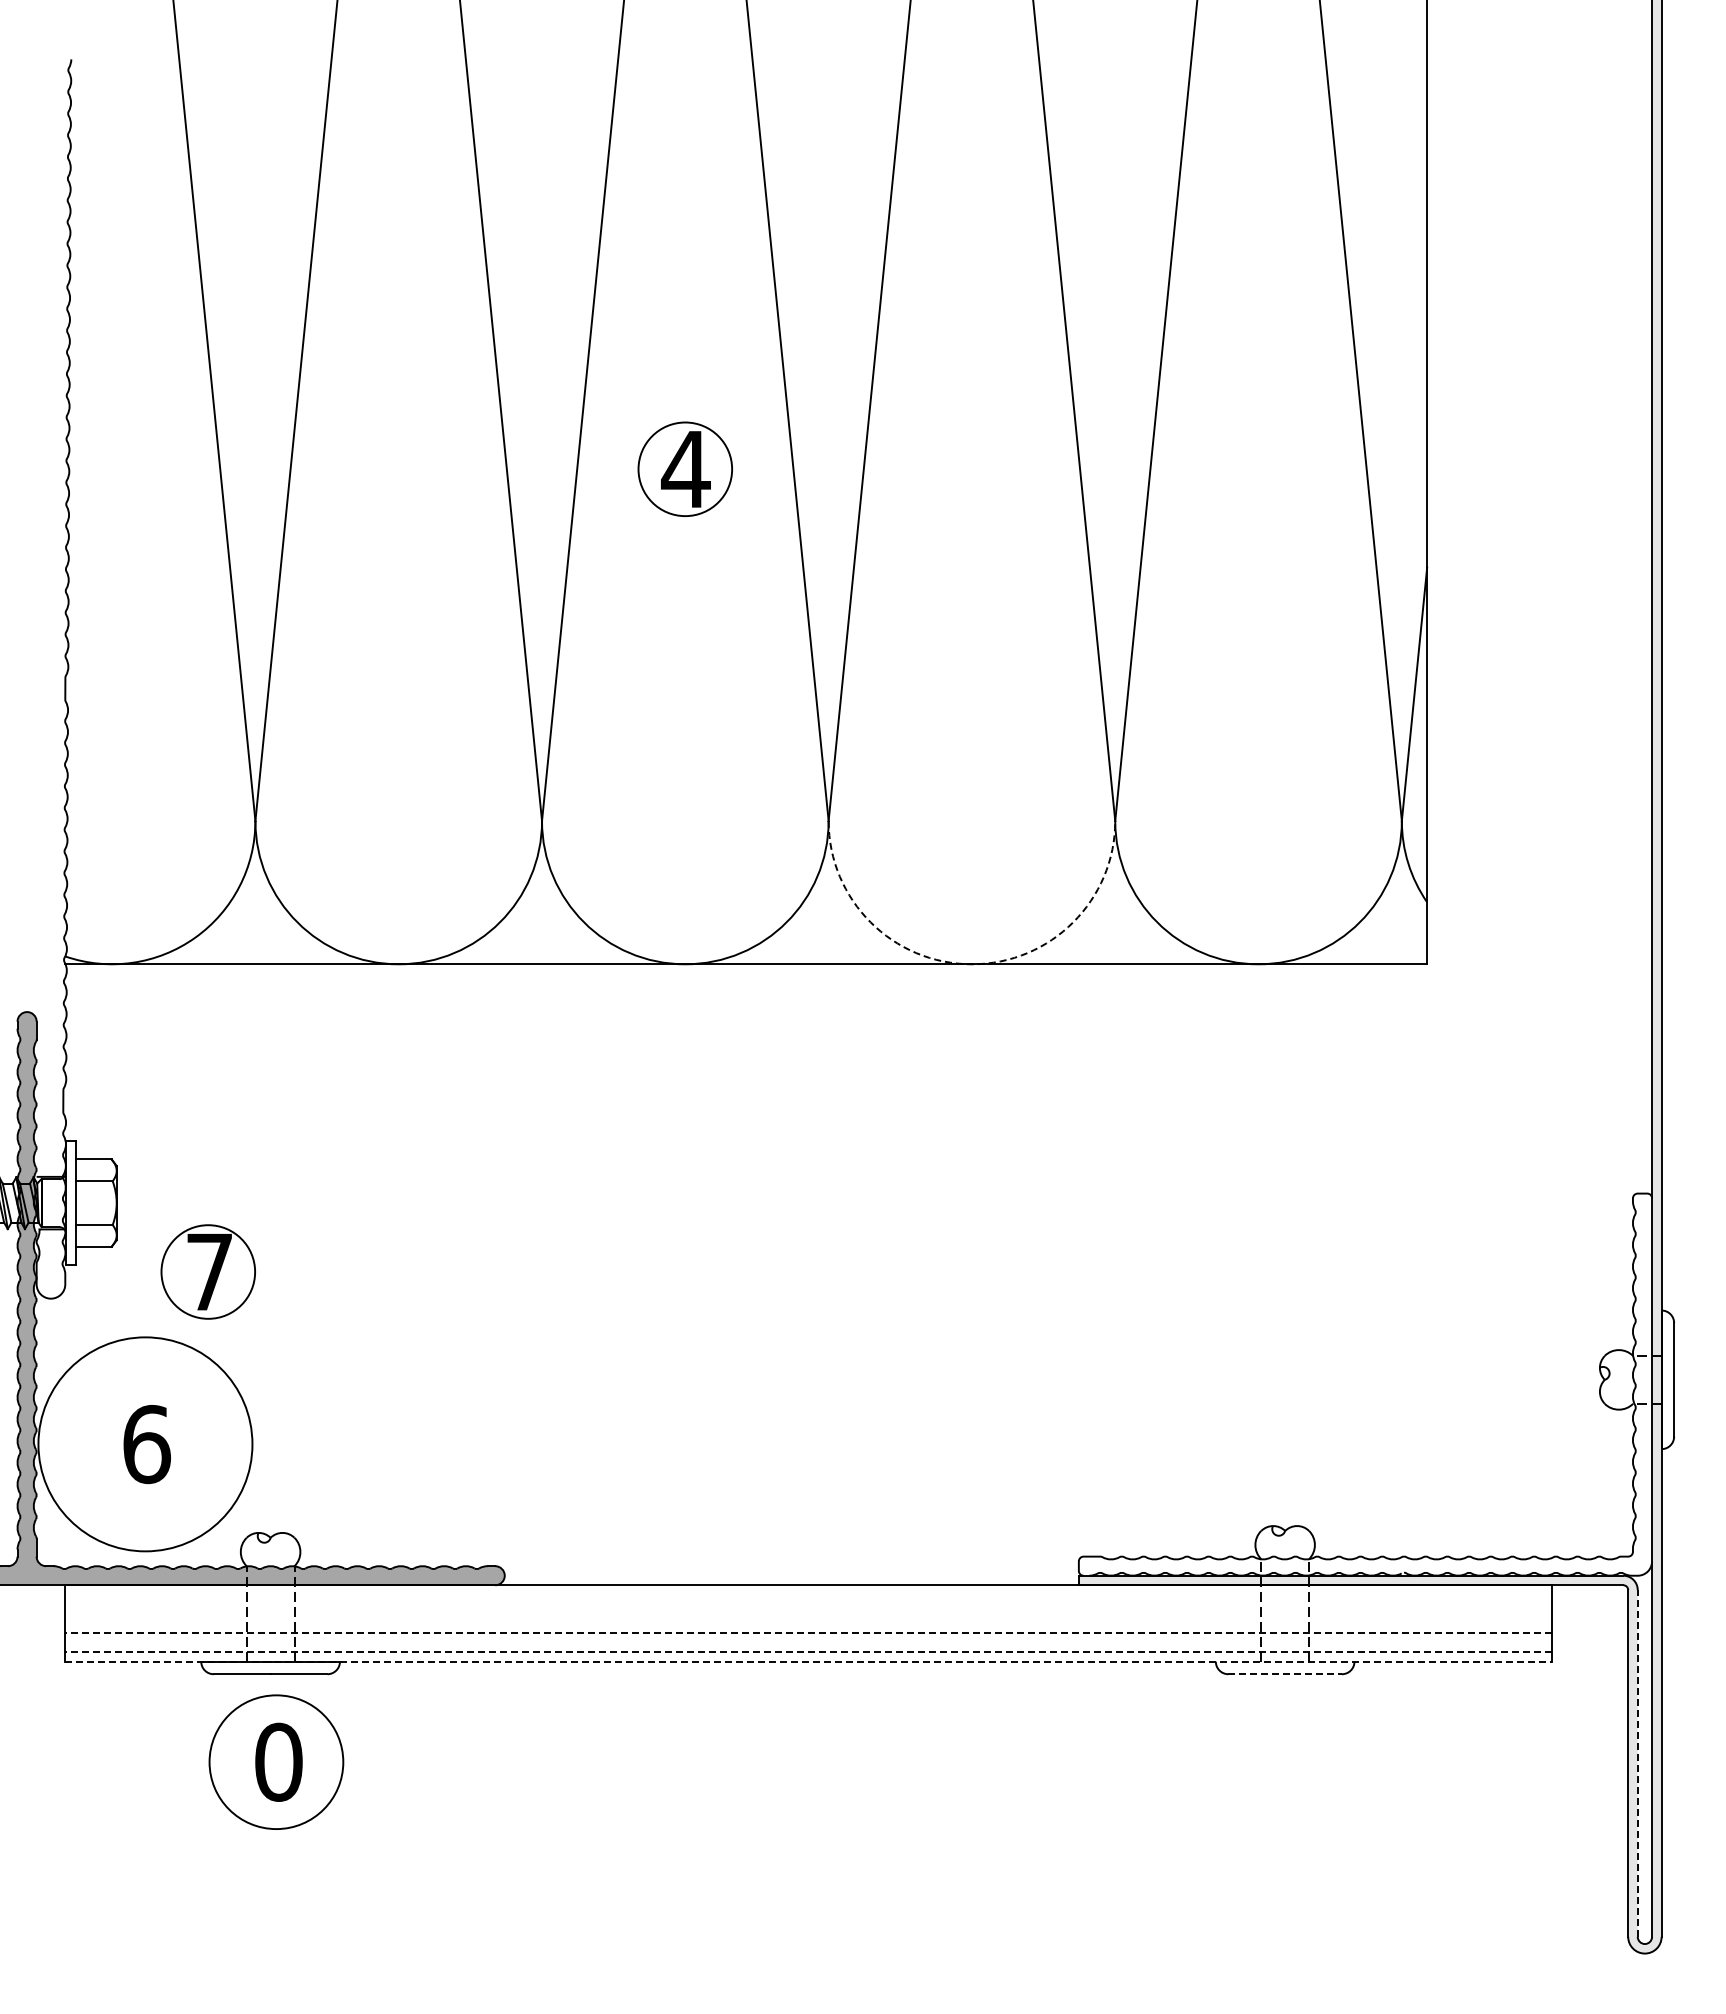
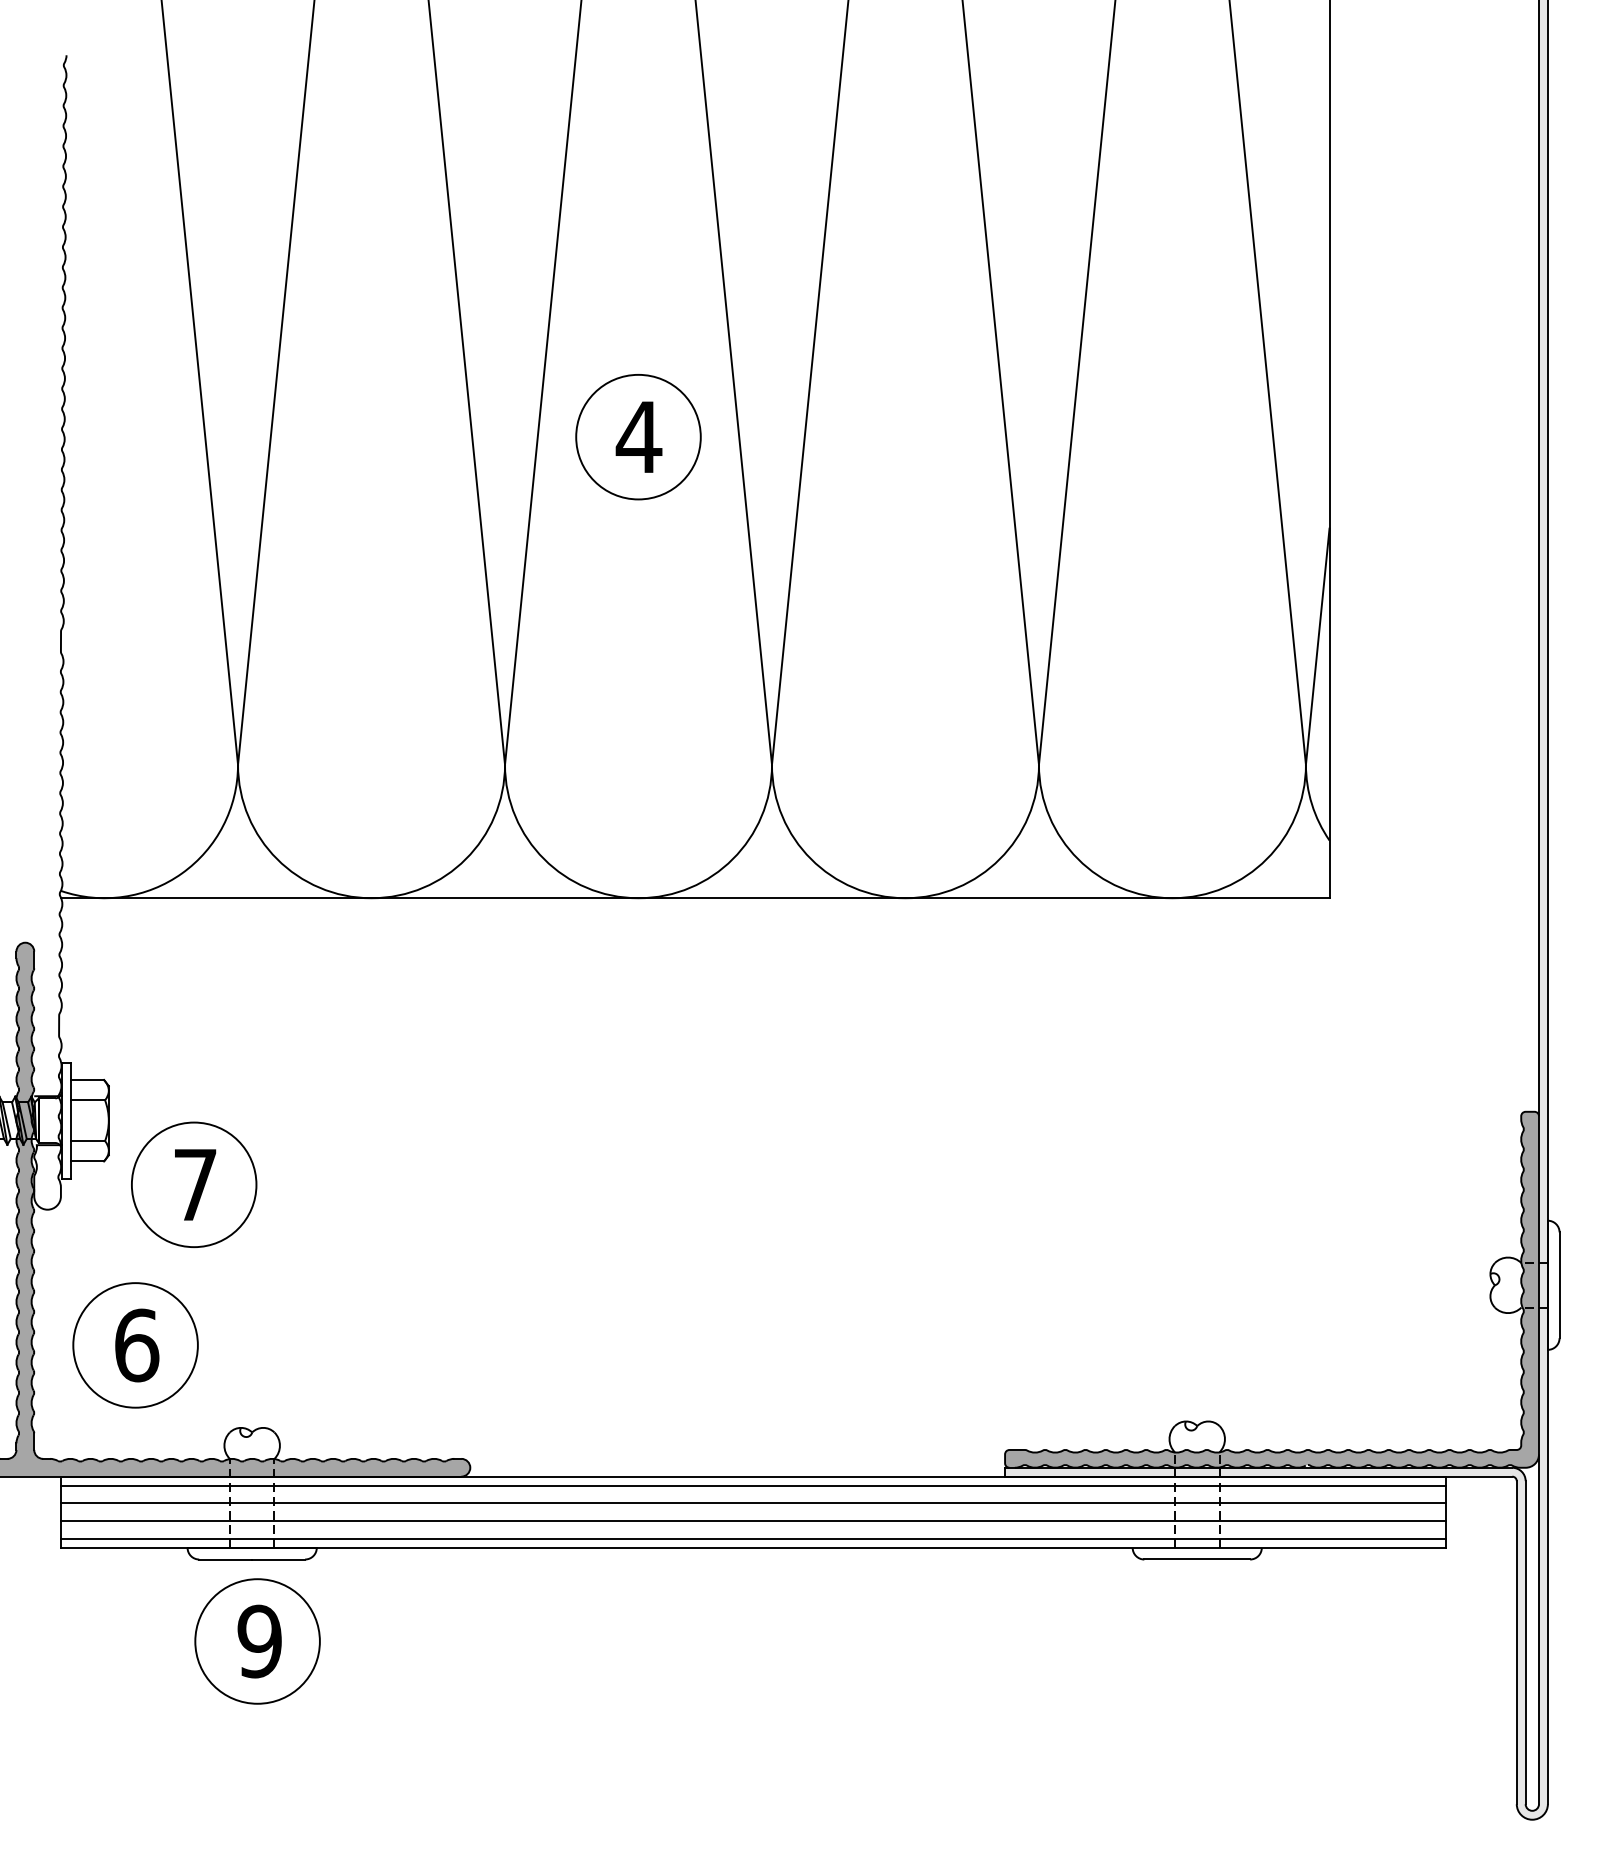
circle: (685, 469) -> (638, 437), size x1.43
arc: (971, 964) -> (905, 898), dashed -> solid
circle: (208, 1271) -> (194, 1184), size x1.43
fill: (1365, 1384) -> (1272, 1289), added
circle: (145, 1444) -> (135, 1345), size x0.62
line: (808, 1594) -> (753, 1485), added
line: (808, 1613) -> (753, 1502), added
line: (808, 1633) -> (753, 1521), dashed -> solid
line: (808, 1652) -> (753, 1539), dashed -> solid
line: (809, 1661) -> (754, 1547), dashed -> solid
line: (1285, 1674) -> (1197, 1559), dashed -> solid
text: (278, 1761) -> (259, 1640), 0 -> 9
line: (1637, 1762) -> (1525, 1641), dashed -> solid

